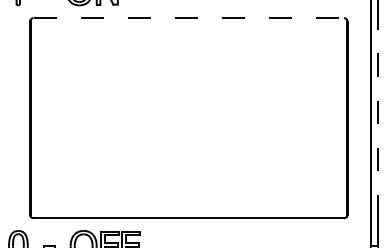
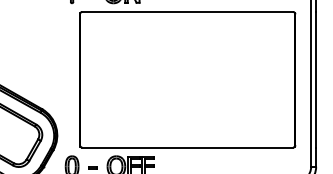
line: (189, 17) -> (188, 11), dashed -> solid
line: (378, 117) -> (316, 79), dashed -> solid

